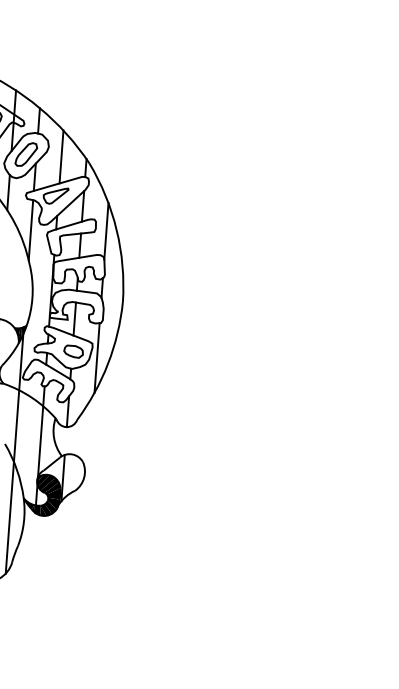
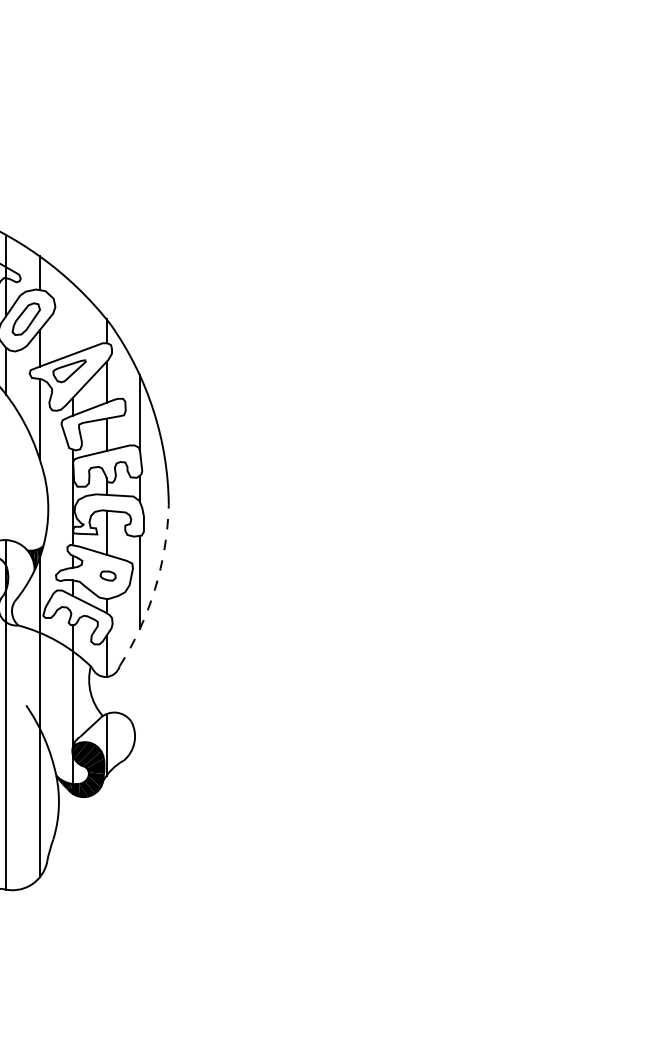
line: (61, 156) -> (73, 318), removed
part: (73, 351) -> (107, 575), size x0.6
arc: (108, 364) -> (155, 589), solid -> dashed

